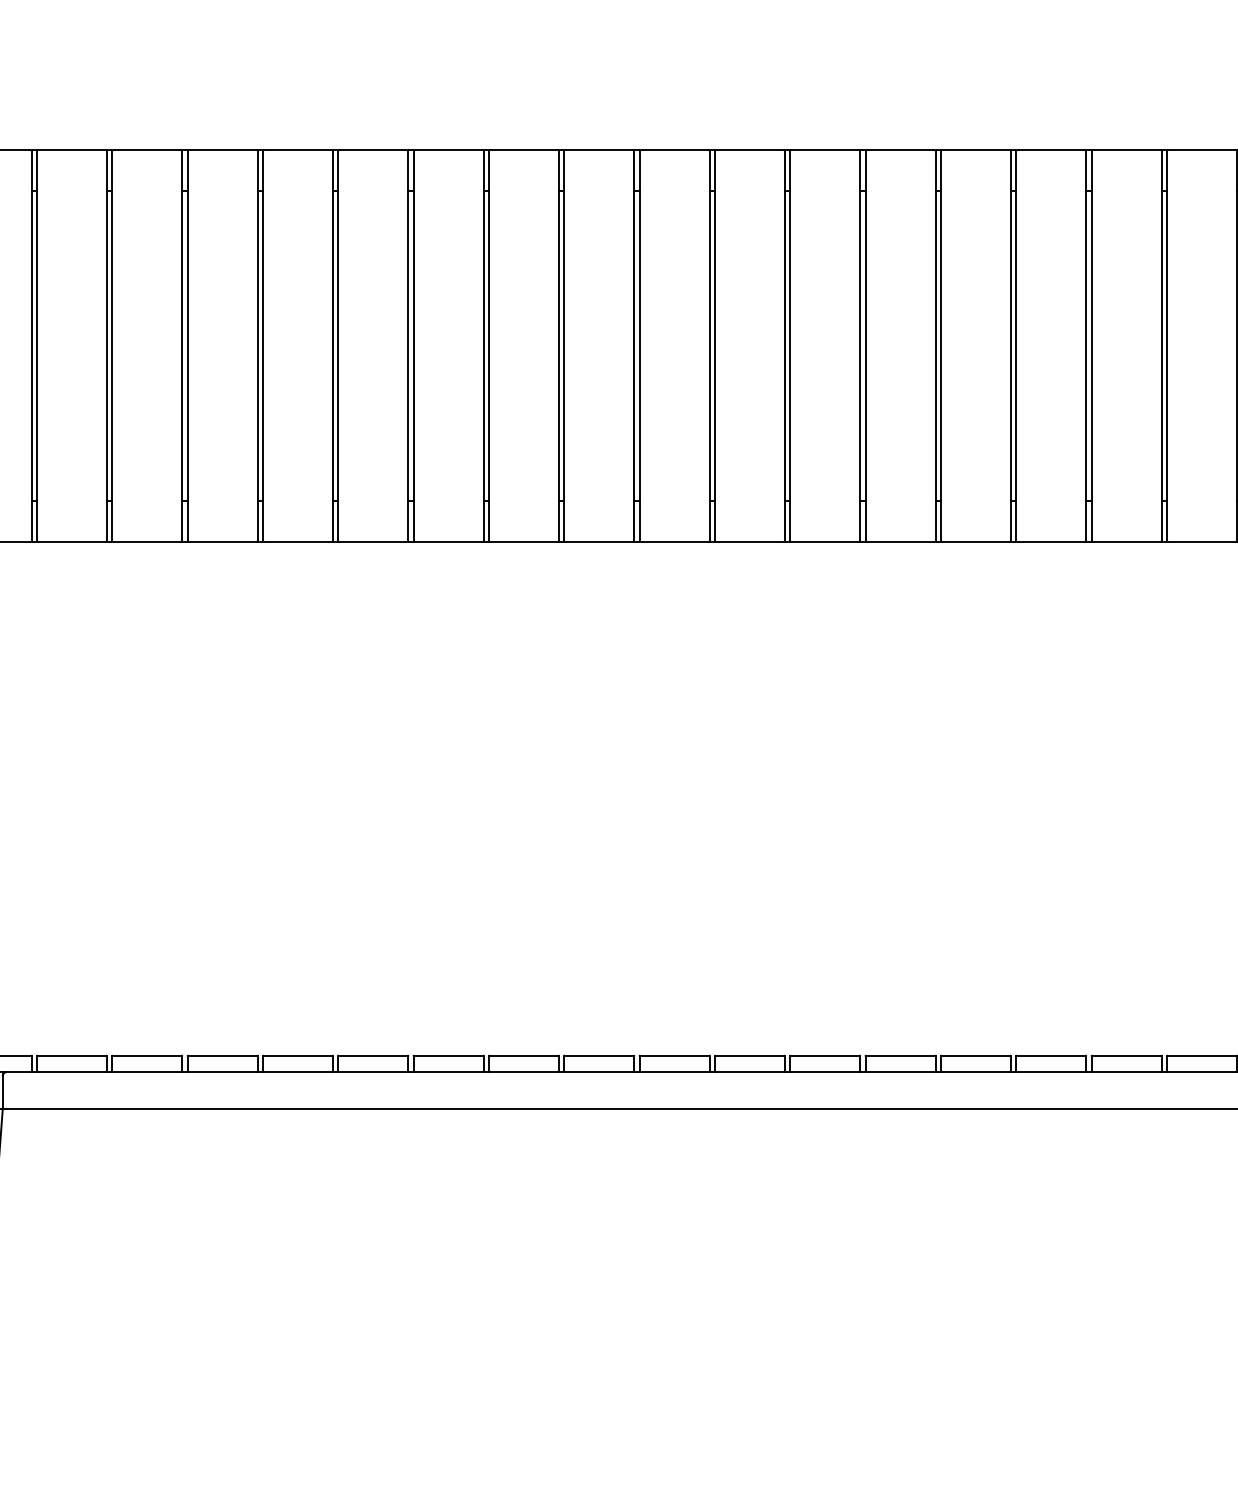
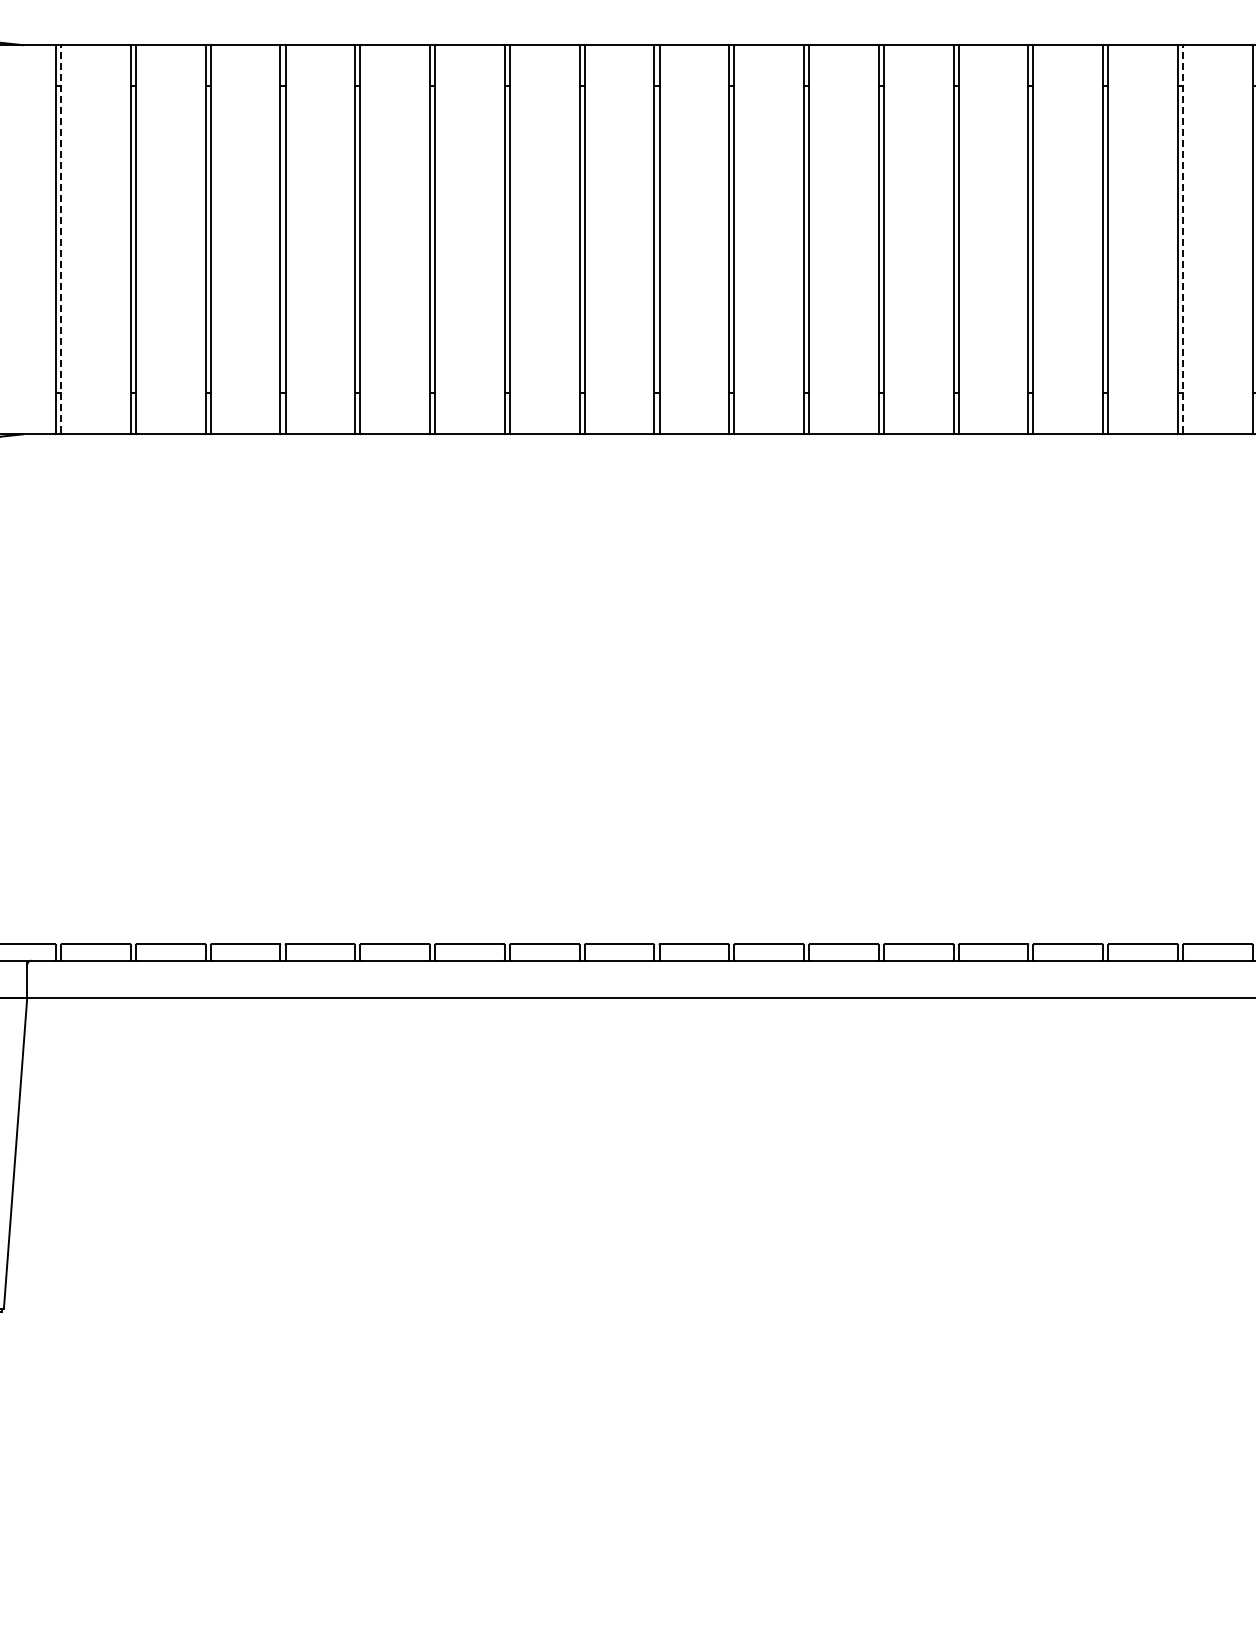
line: (37, 345) -> (61, 239), solid -> dashed
line: (1167, 345) -> (1183, 239), solid -> dashed

